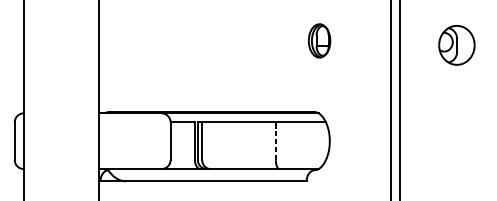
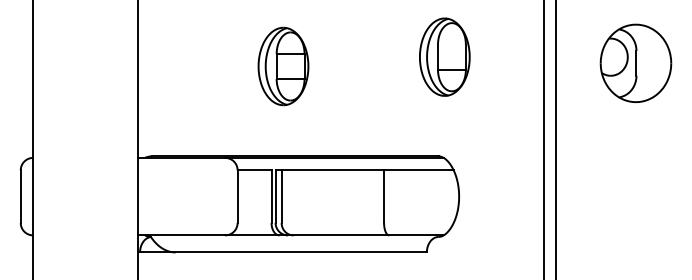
part: (319, 40) -> (444, 56), size x1.67
part: (456, 44) -> (635, 62), size x1.43
part: (203, 47) -> (283, 66), added
line: (276, 141) -> (384, 196), dashed -> solid

